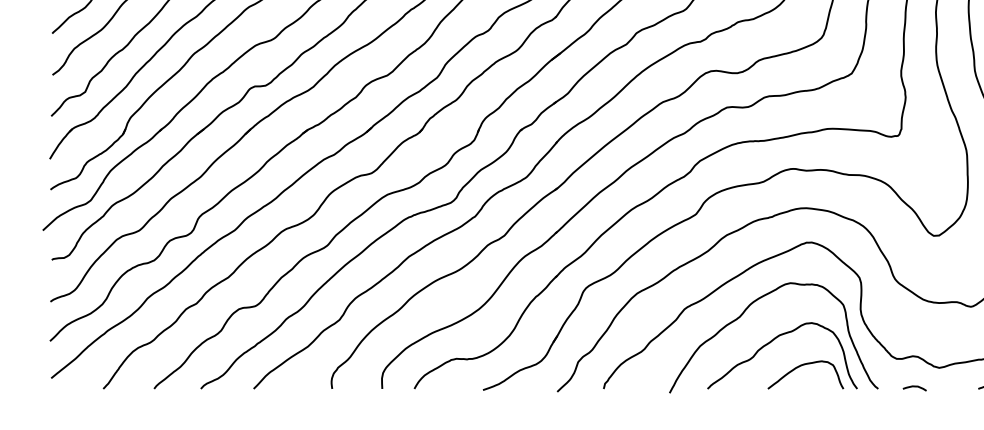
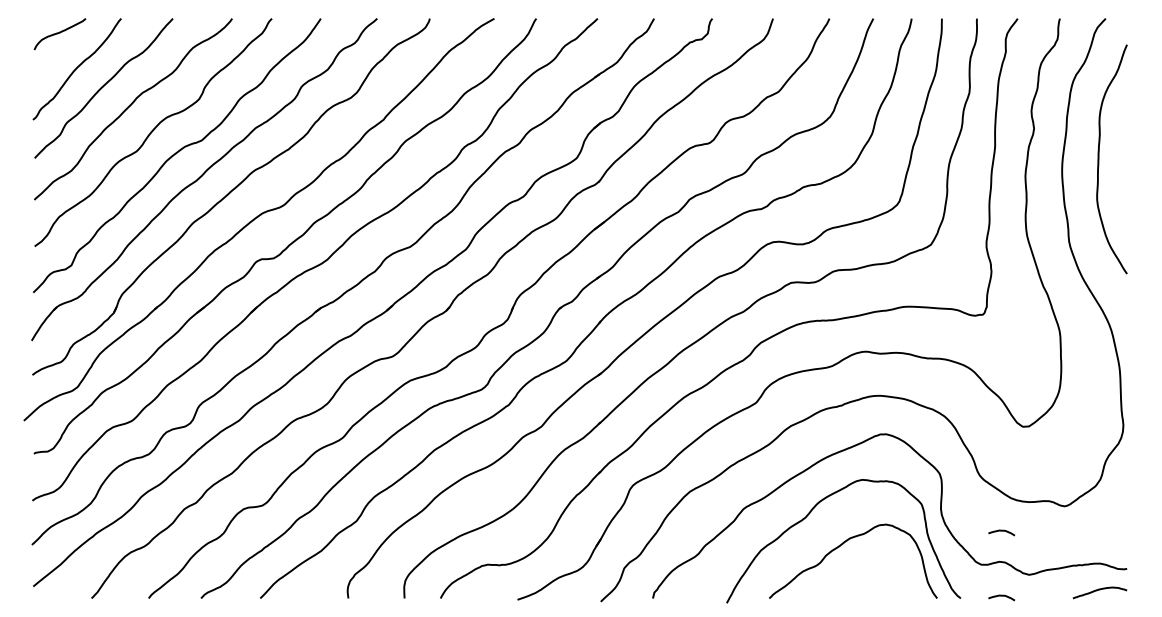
curve: (914, 329) -> (1001, 531), added
curve: (803, 365) -> (876, 572), removed

